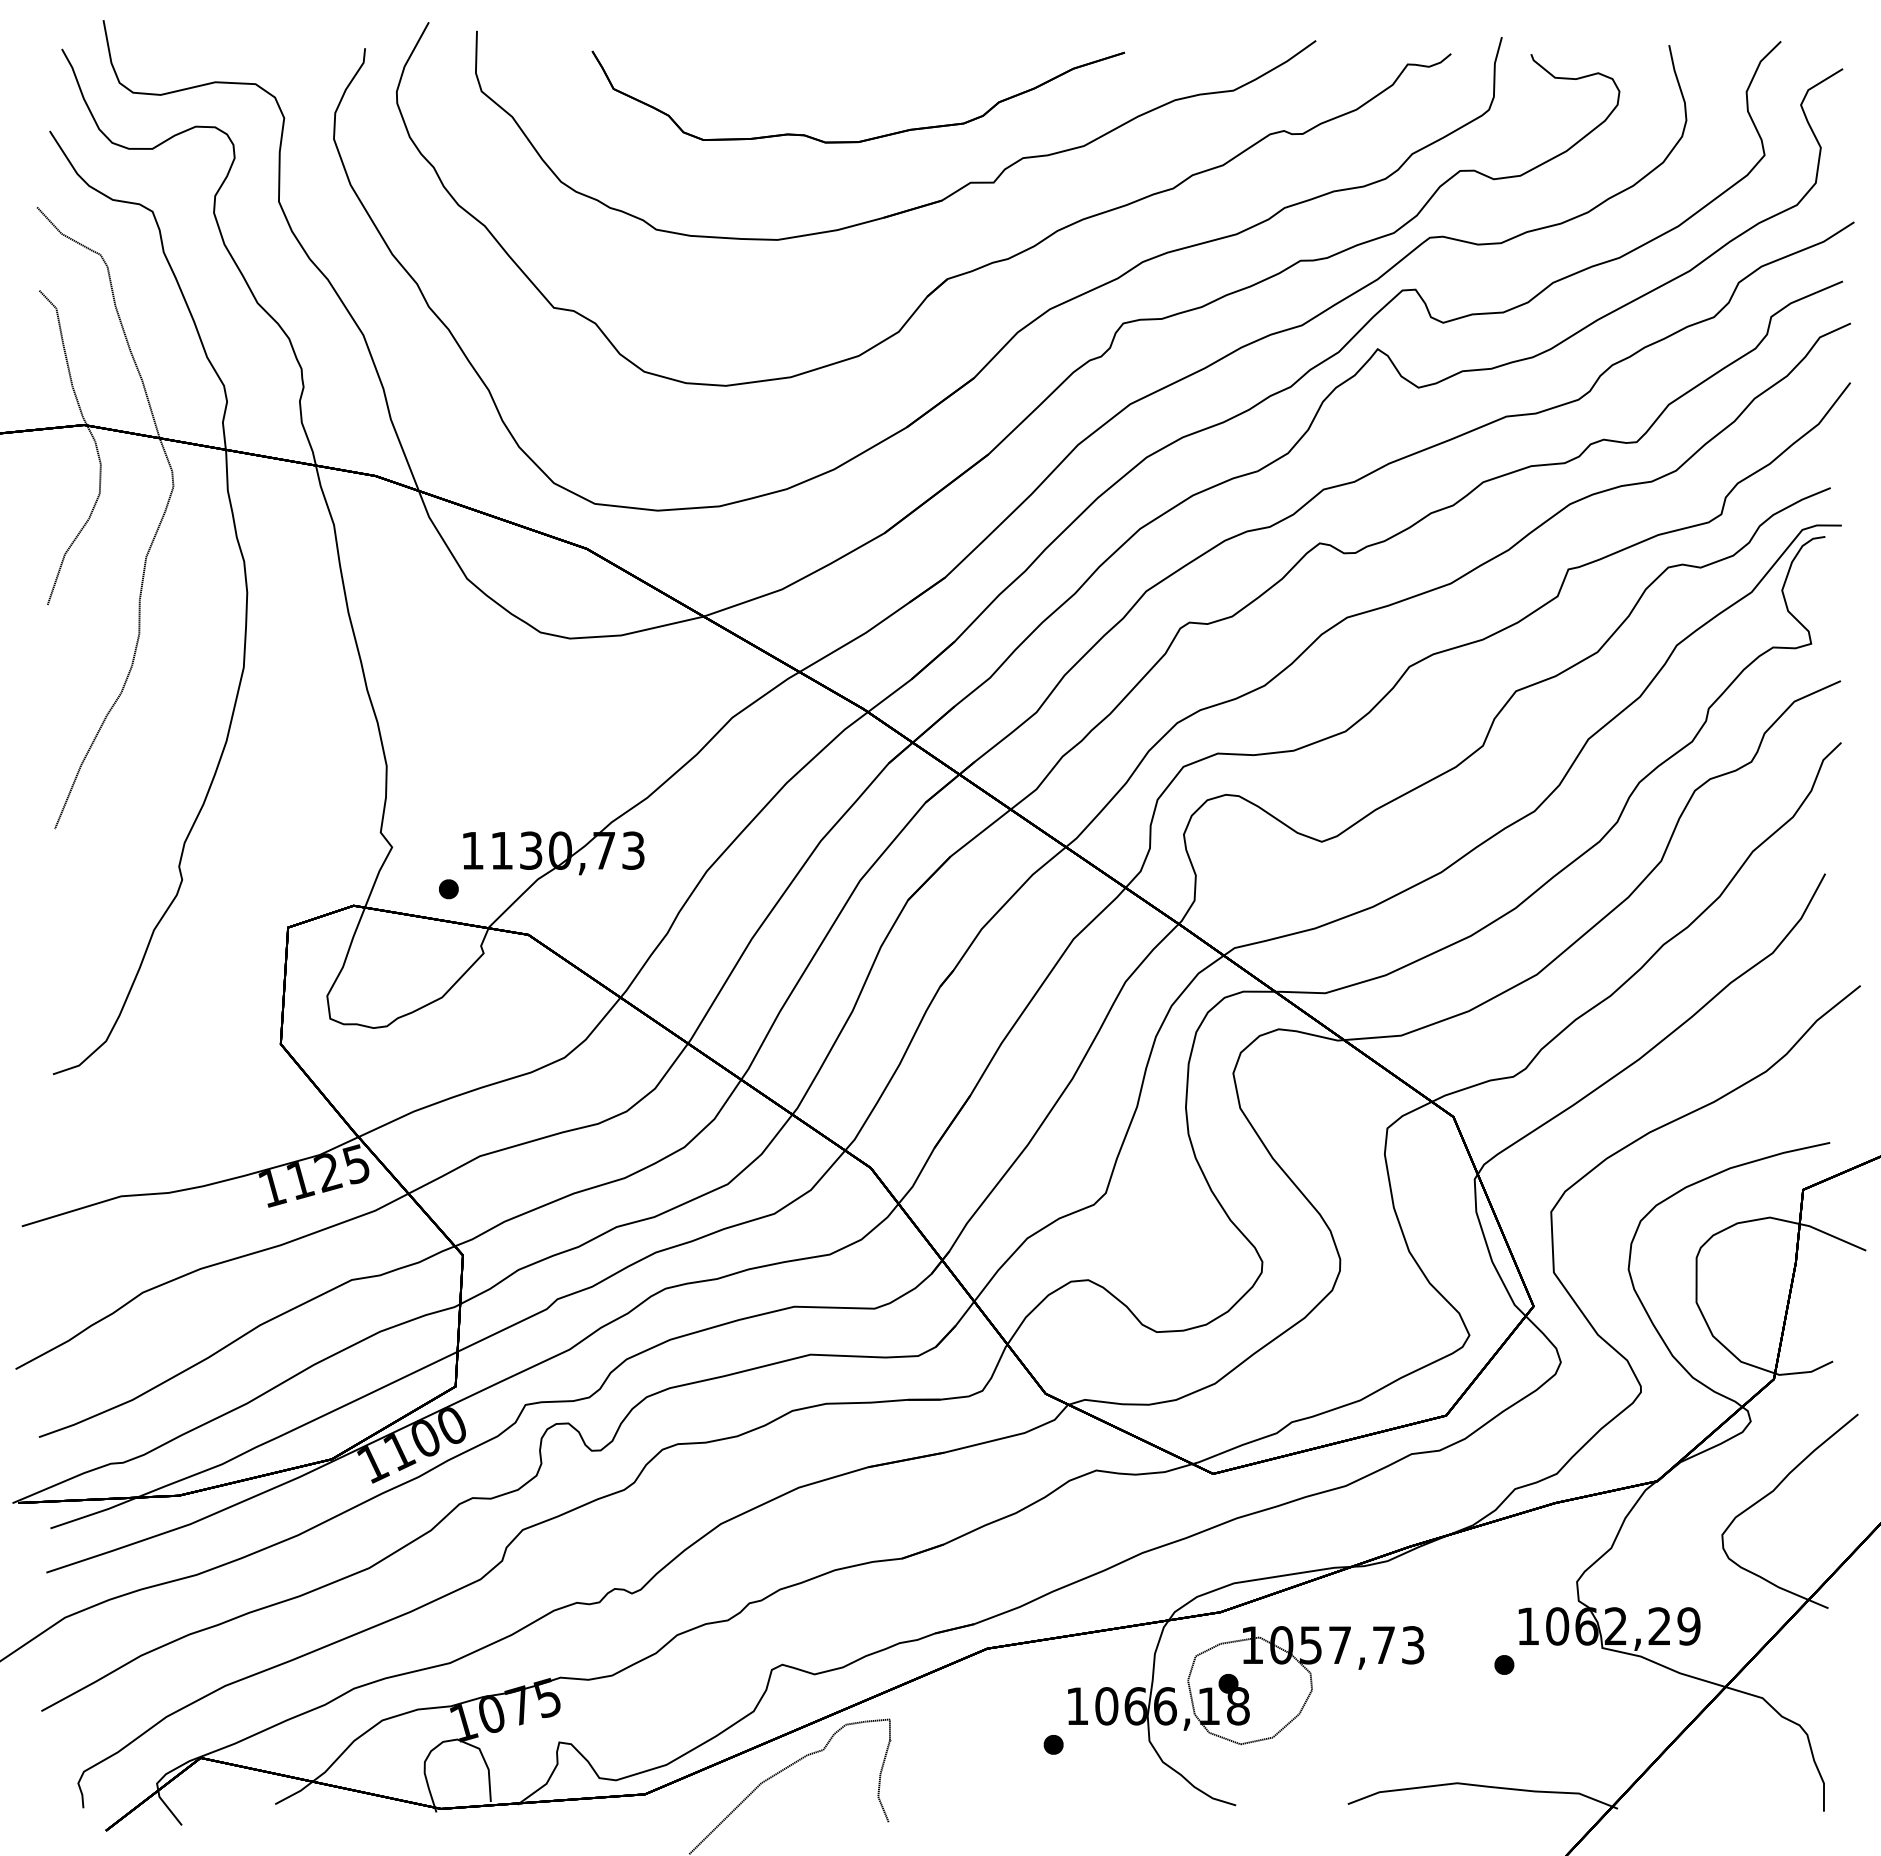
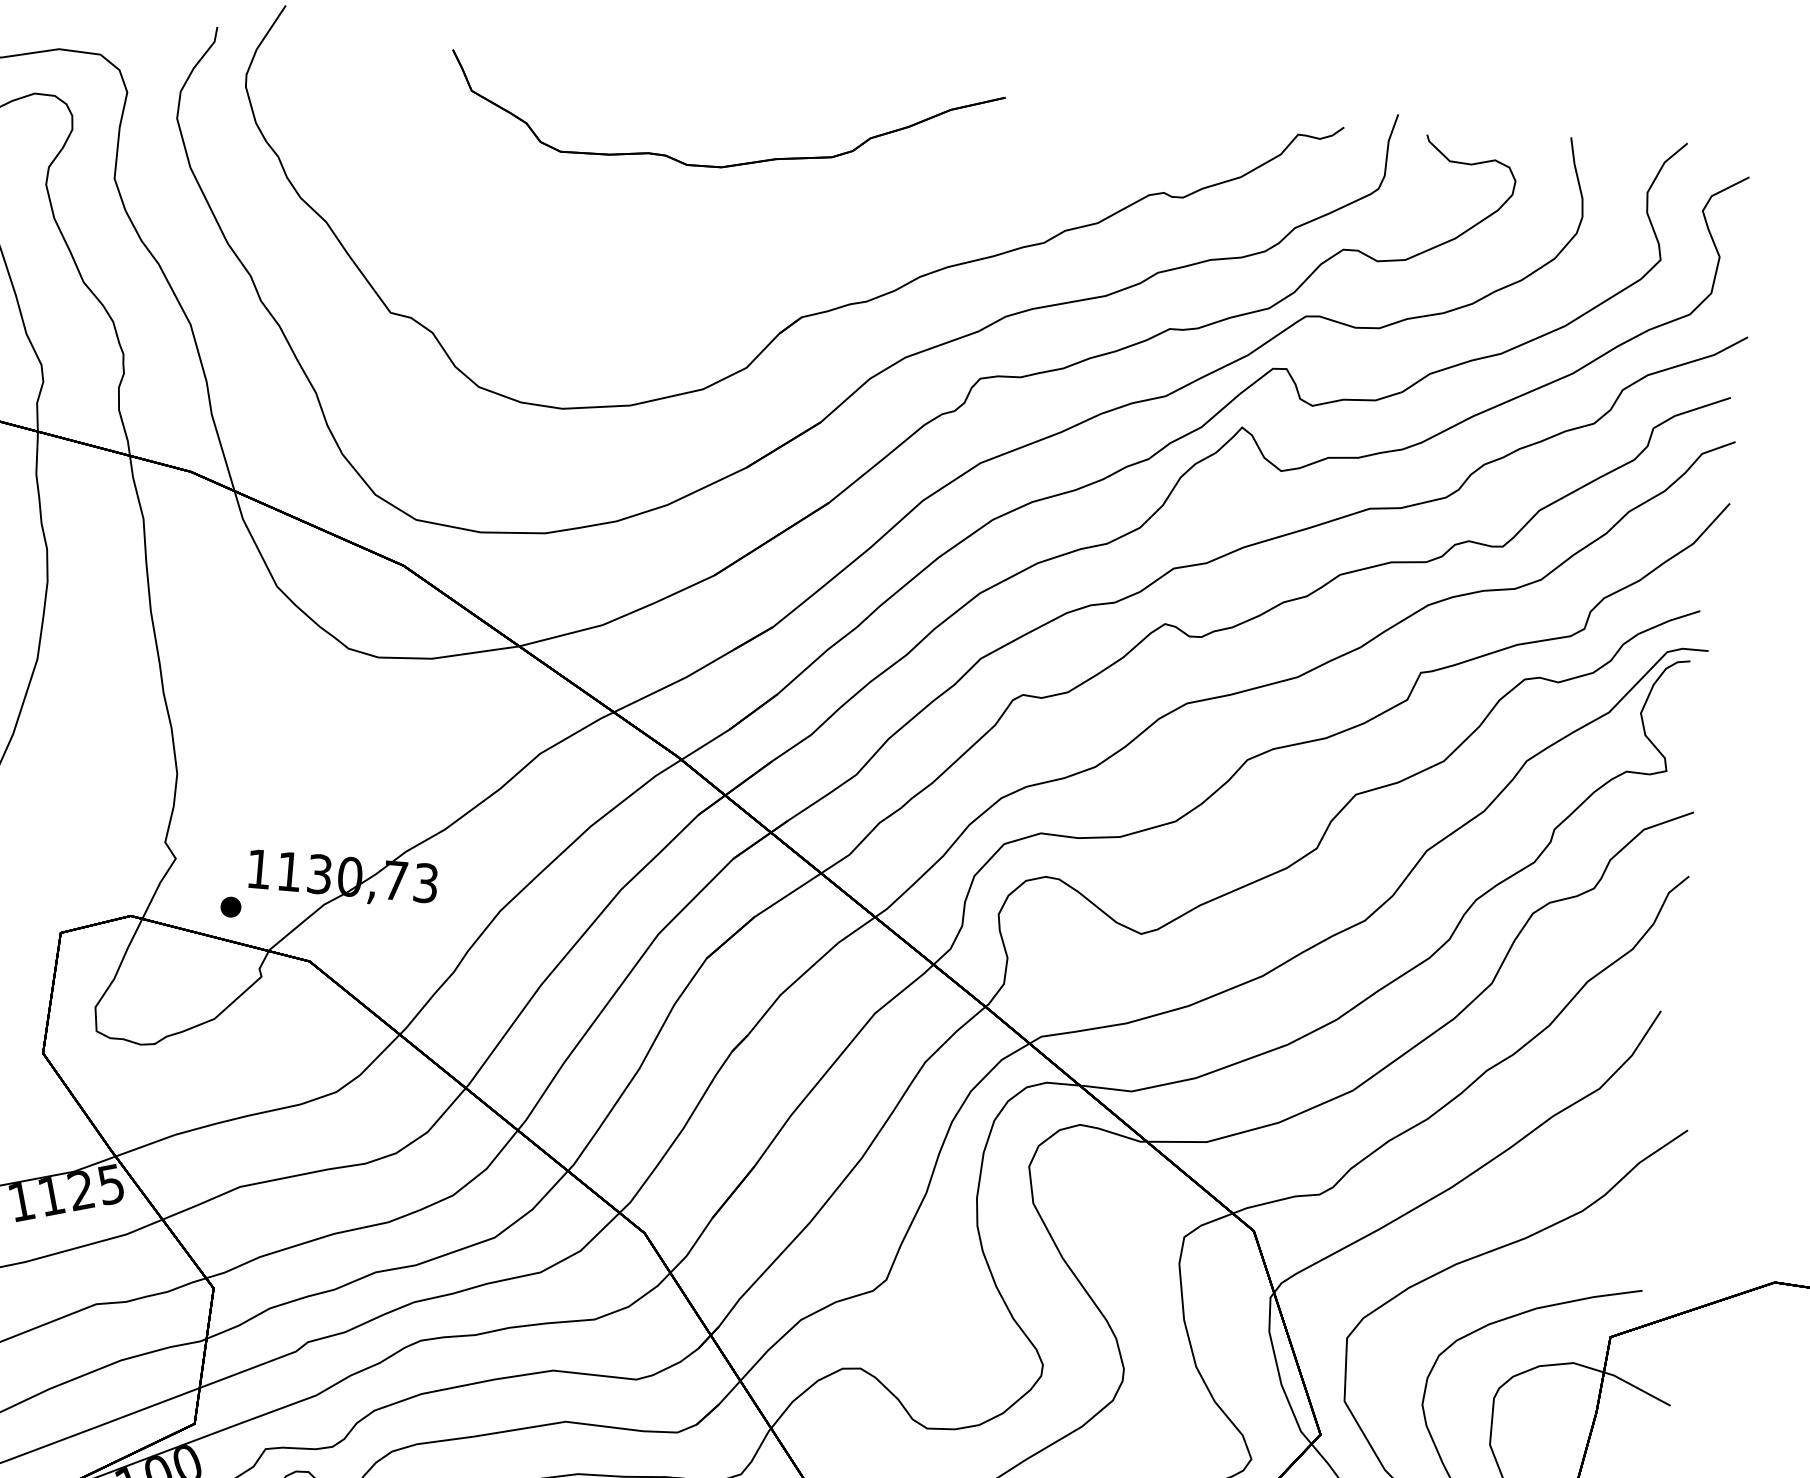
part: (920, 205) -> (780, 238), removed

